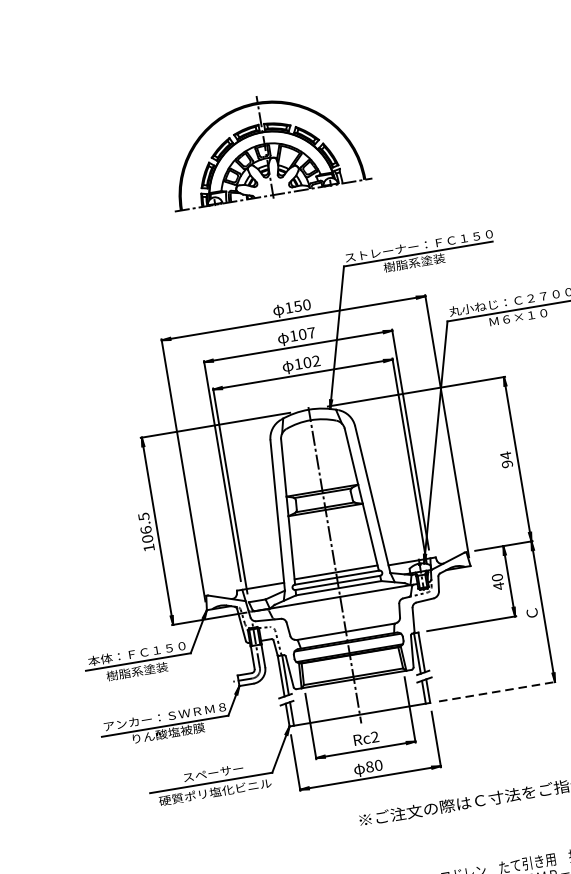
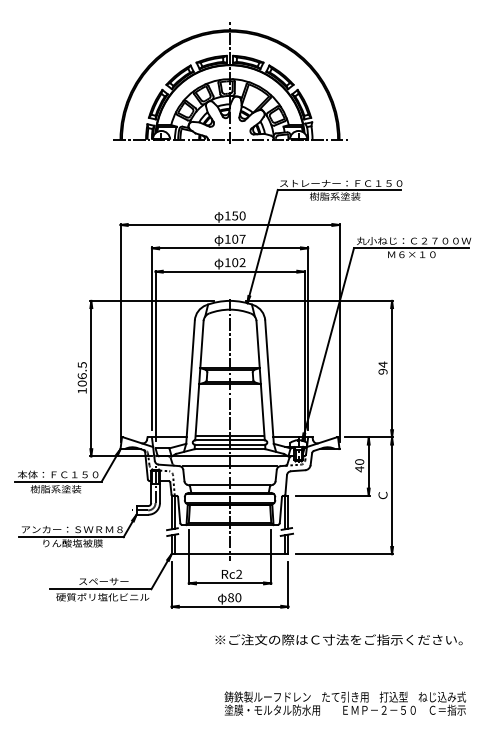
part: (265, 146) -> (230, 82), size x1.43
line: (341, 609) -> (229, 466), added
line: (497, 691) -> (344, 554), dashed -> solid

